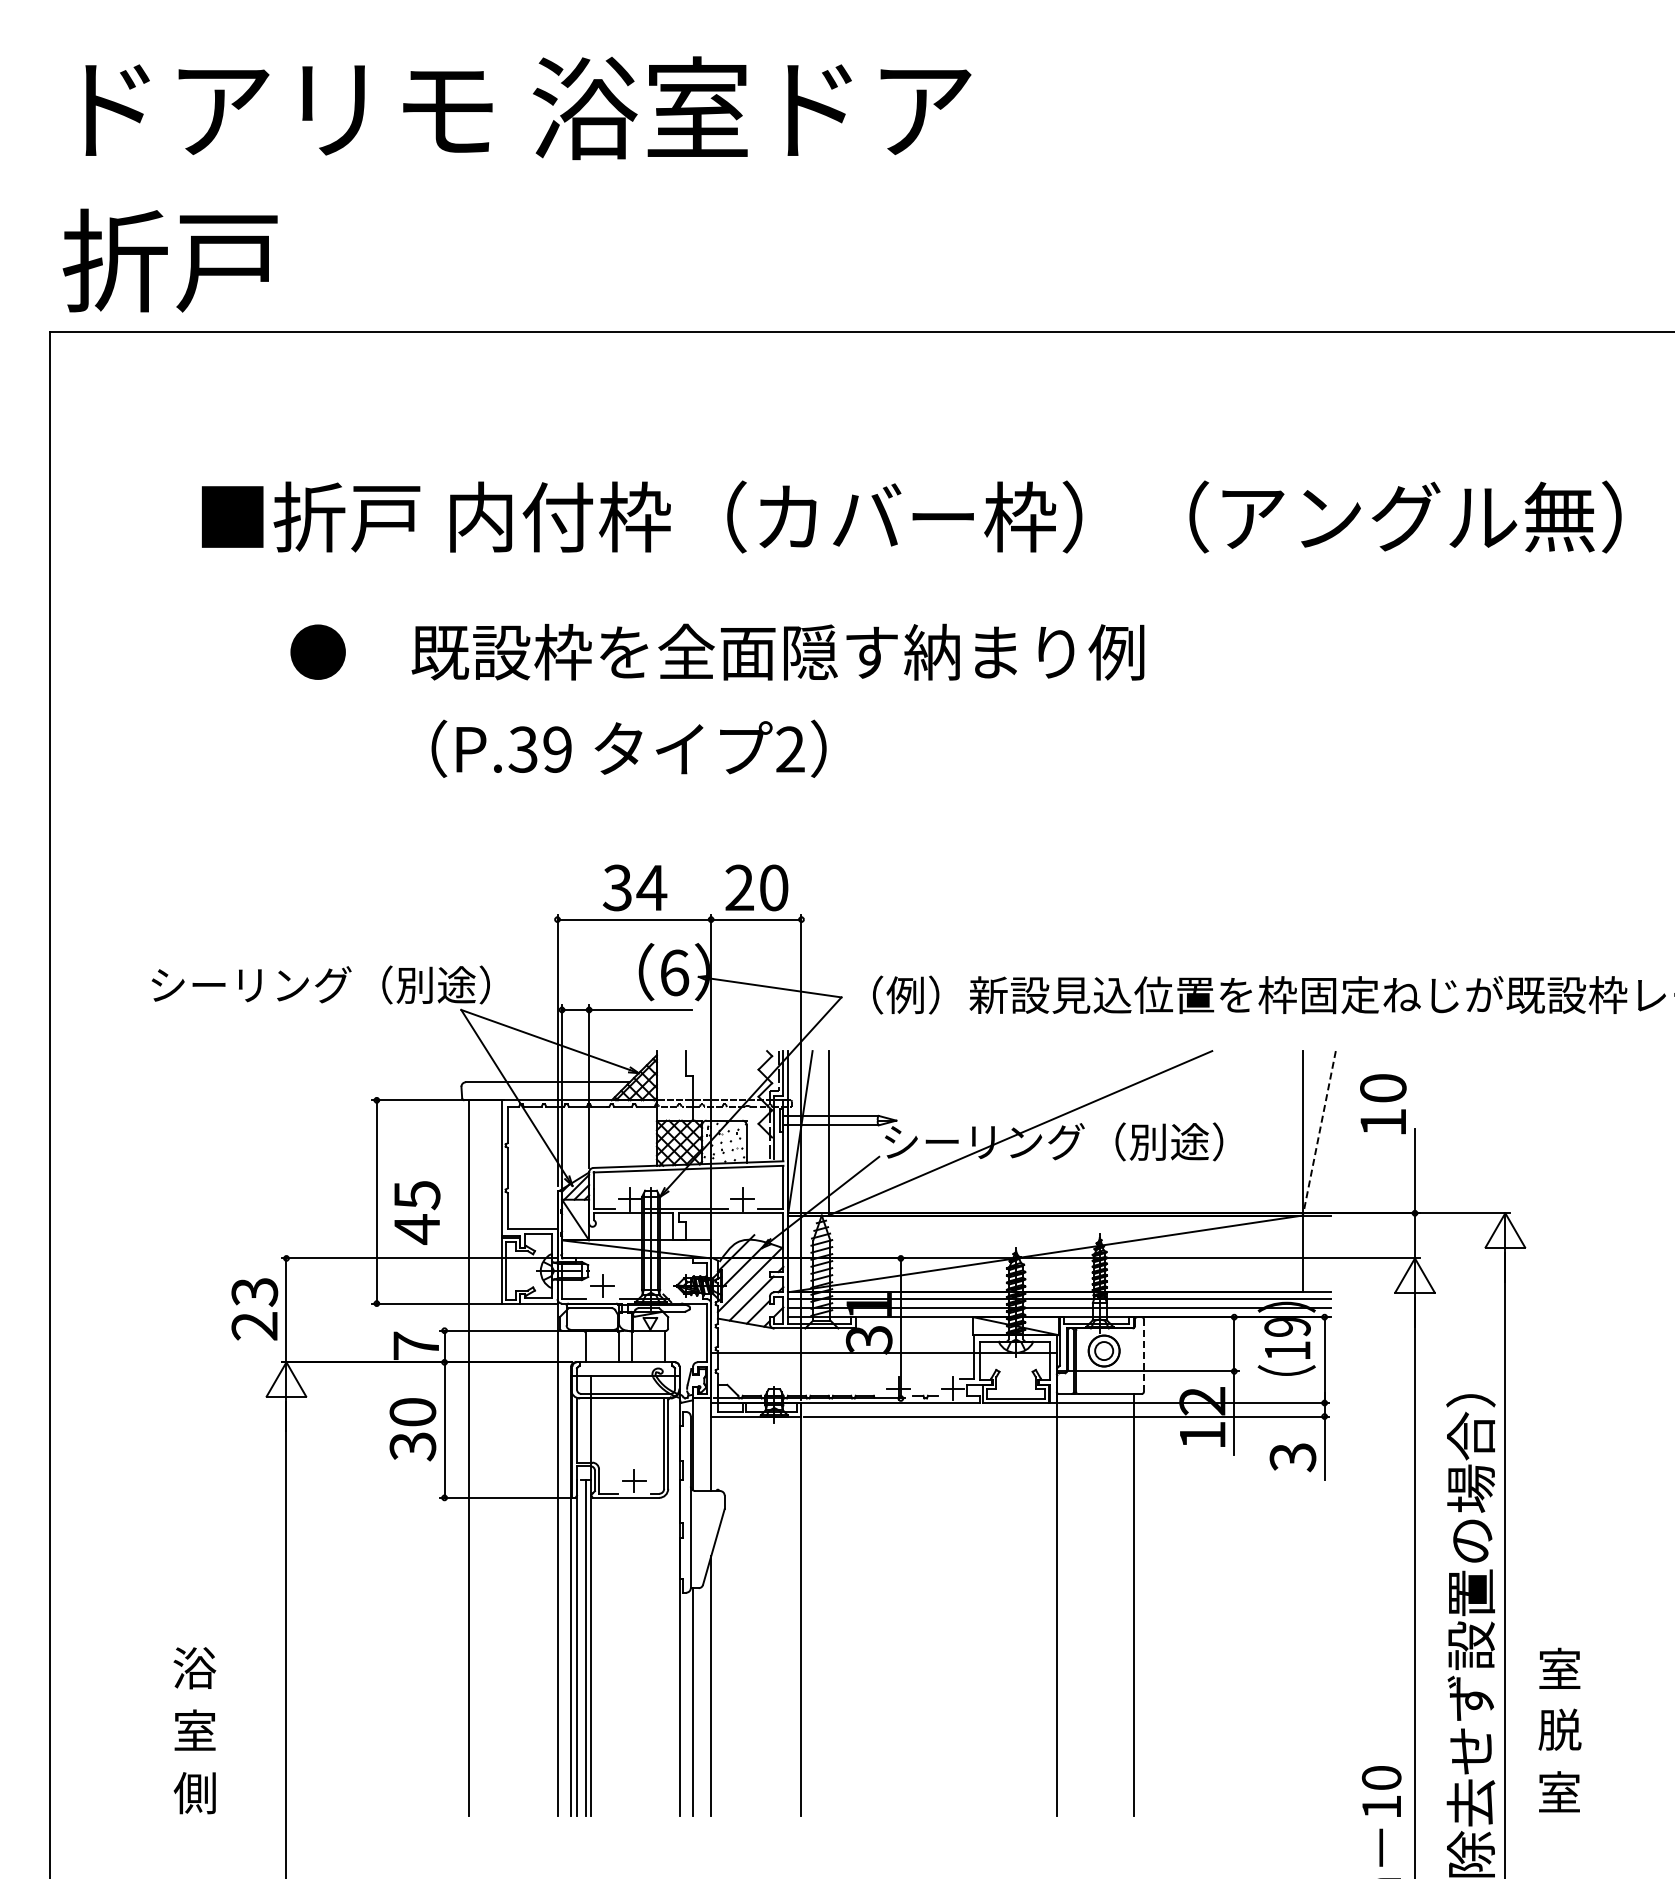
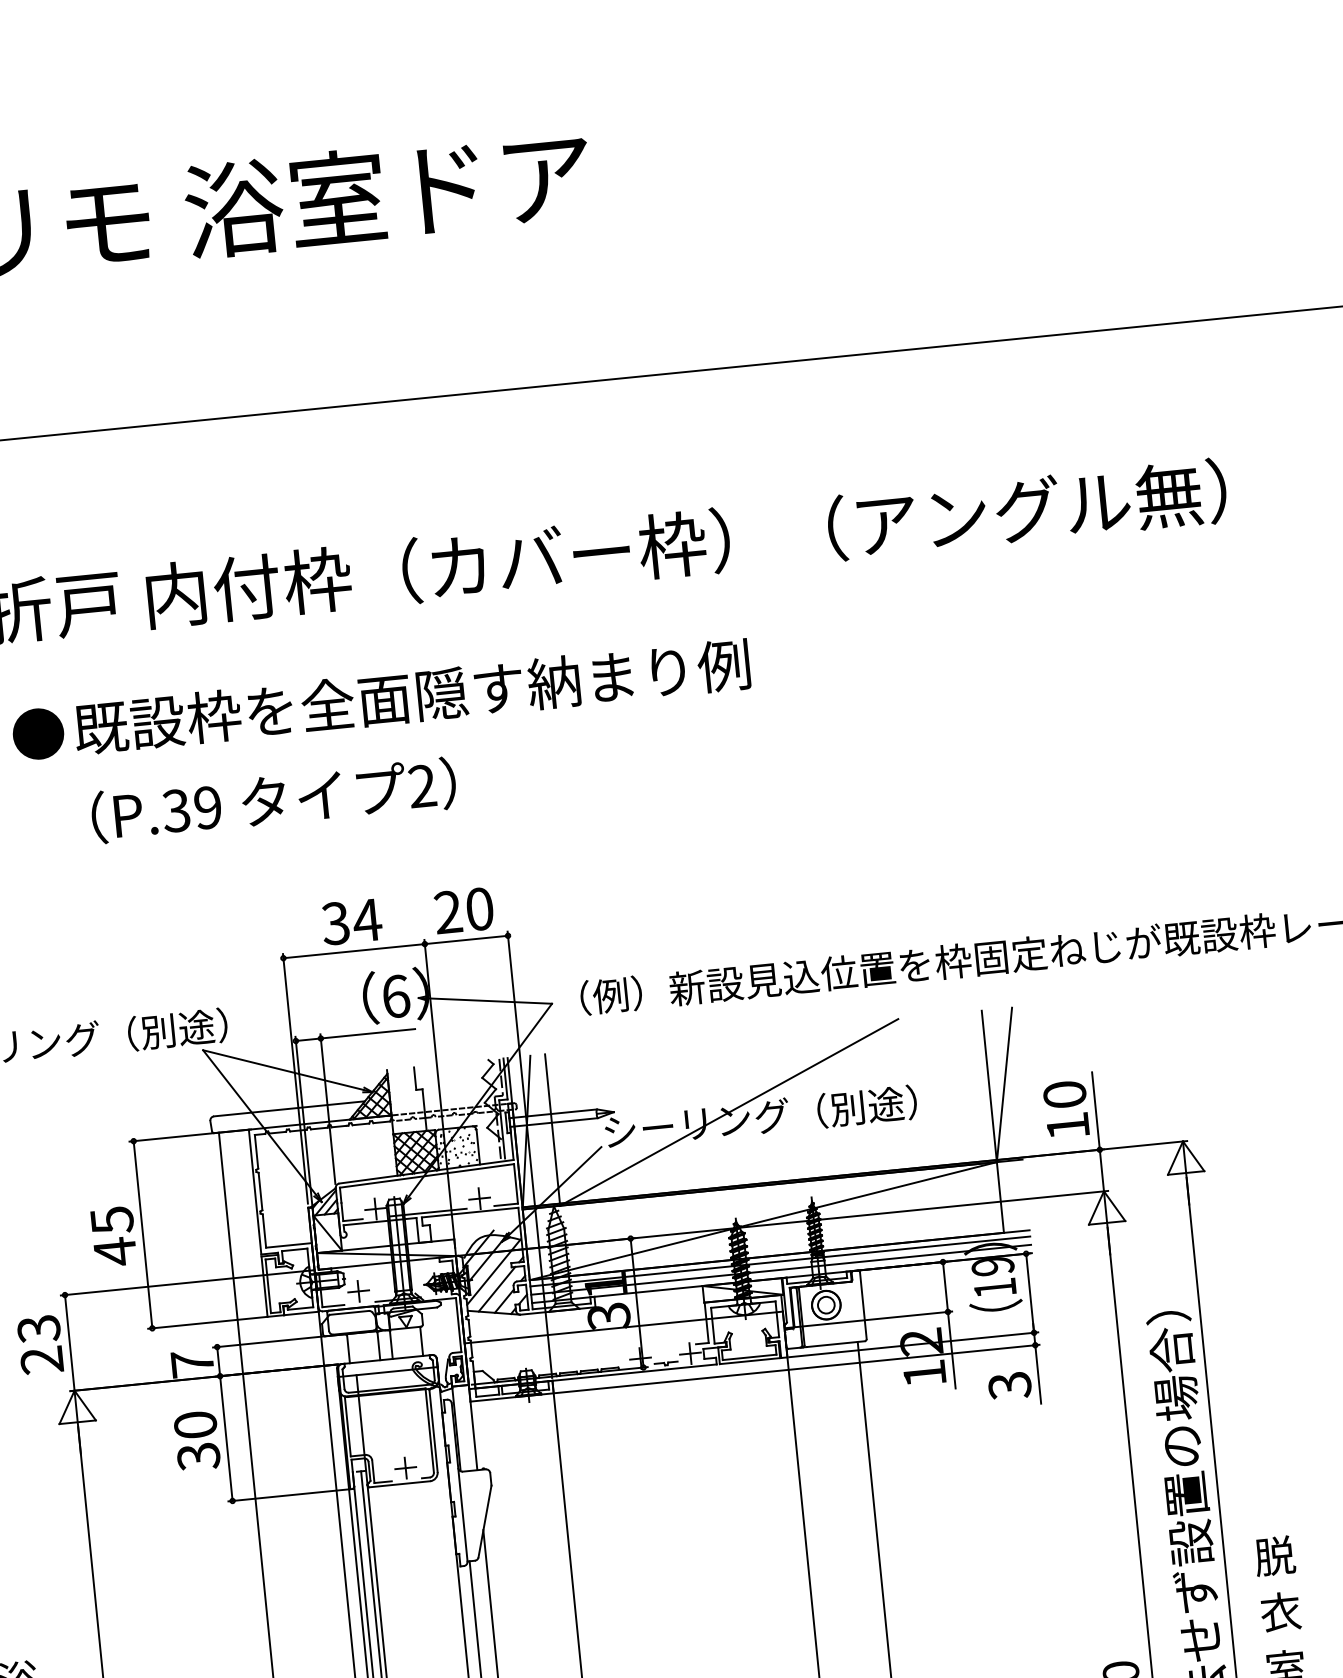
text: (777, 651) -> (411, 696), moved
text: (628, 748) -> (273, 800), moved
text: (1383, 1104) -> (1066, 1109), moved
line: (1319, 1133) -> (1004, 1085), dashed -> solid
text: (417, 1212) -> (114, 1236), moved
line: (1143, 1355) -> (862, 1305), dashed -> solid
text: (1559, 1668) -> (1274, 1555), 室 -> 脱
text: (1559, 1729) -> (1280, 1611), 脱 -> 衣

